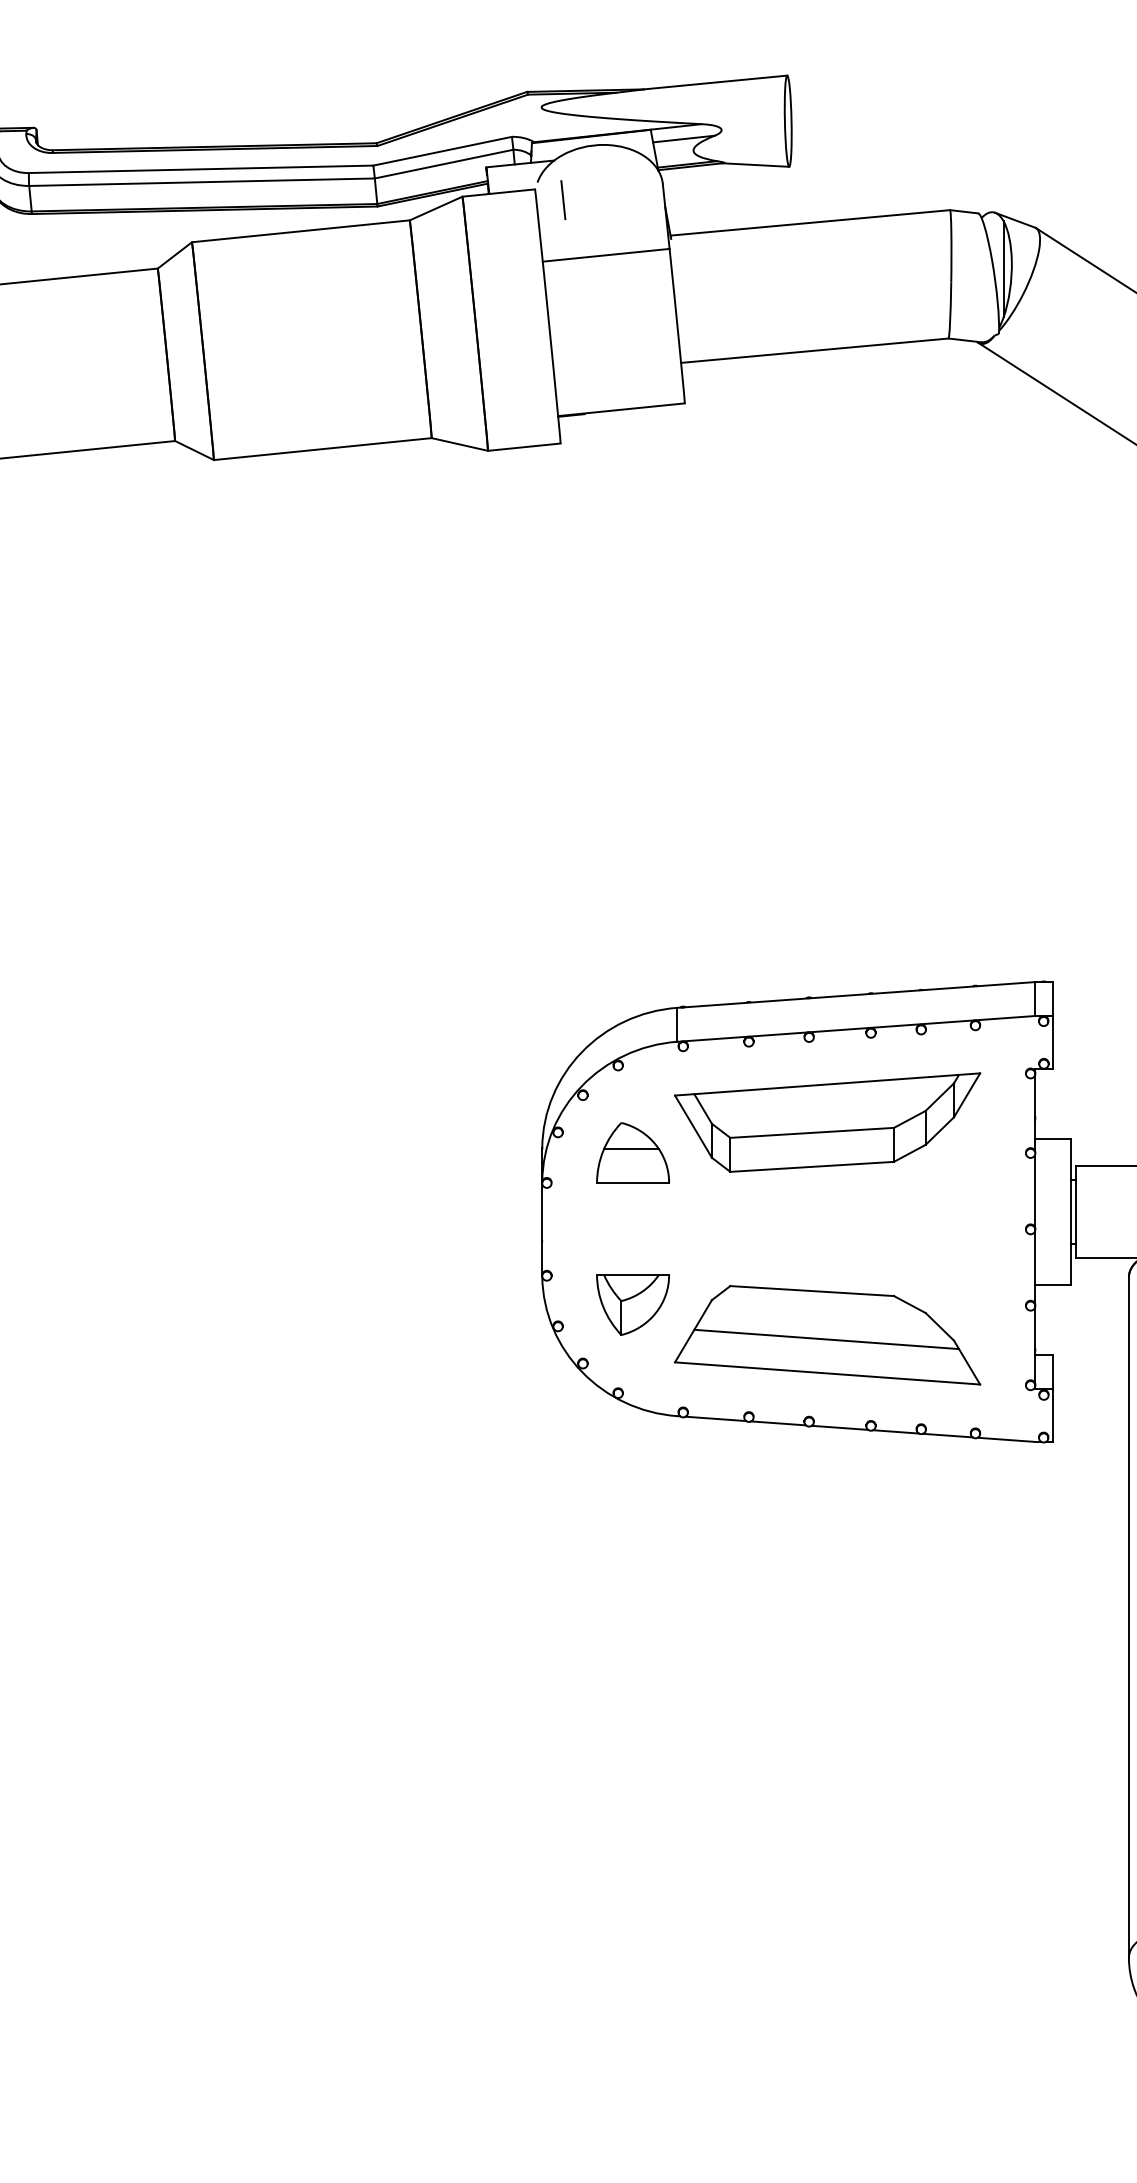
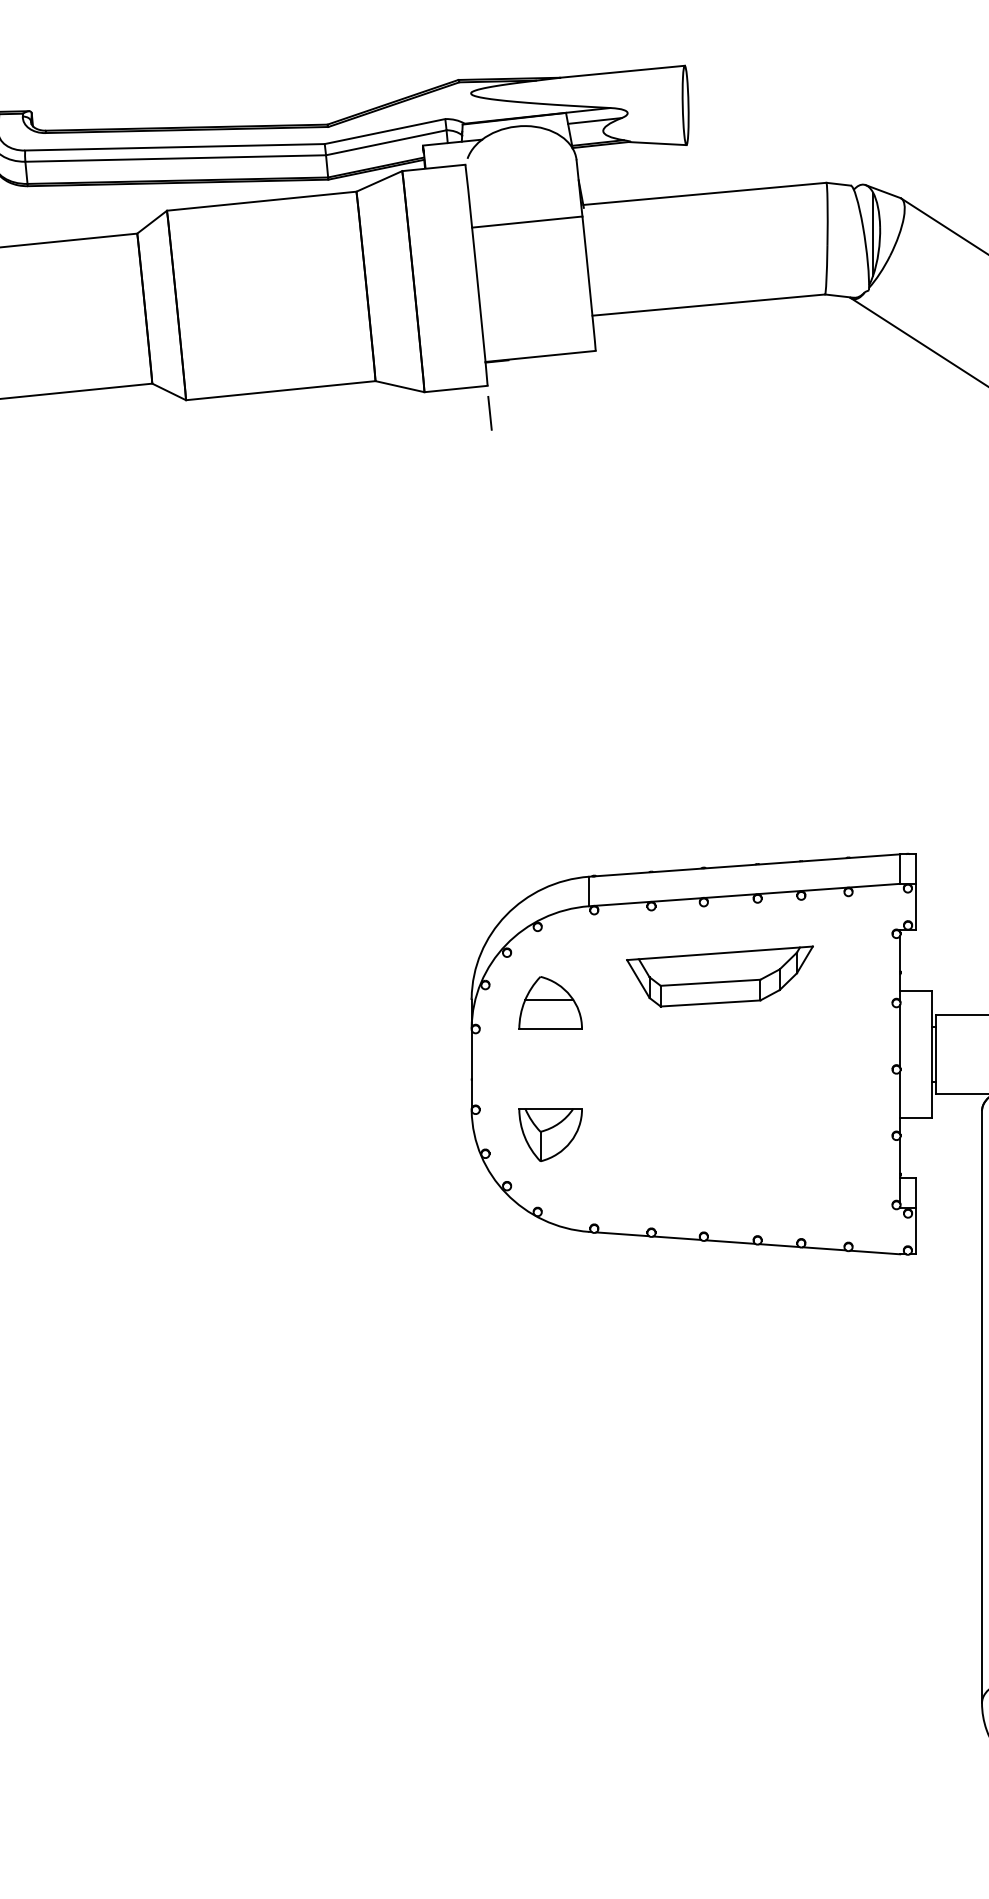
line: (563, 200) -> (490, 413), moved
part: (827, 1122) -> (719, 976), size x0.7
part: (827, 1335) -> (719, 1161), removed

